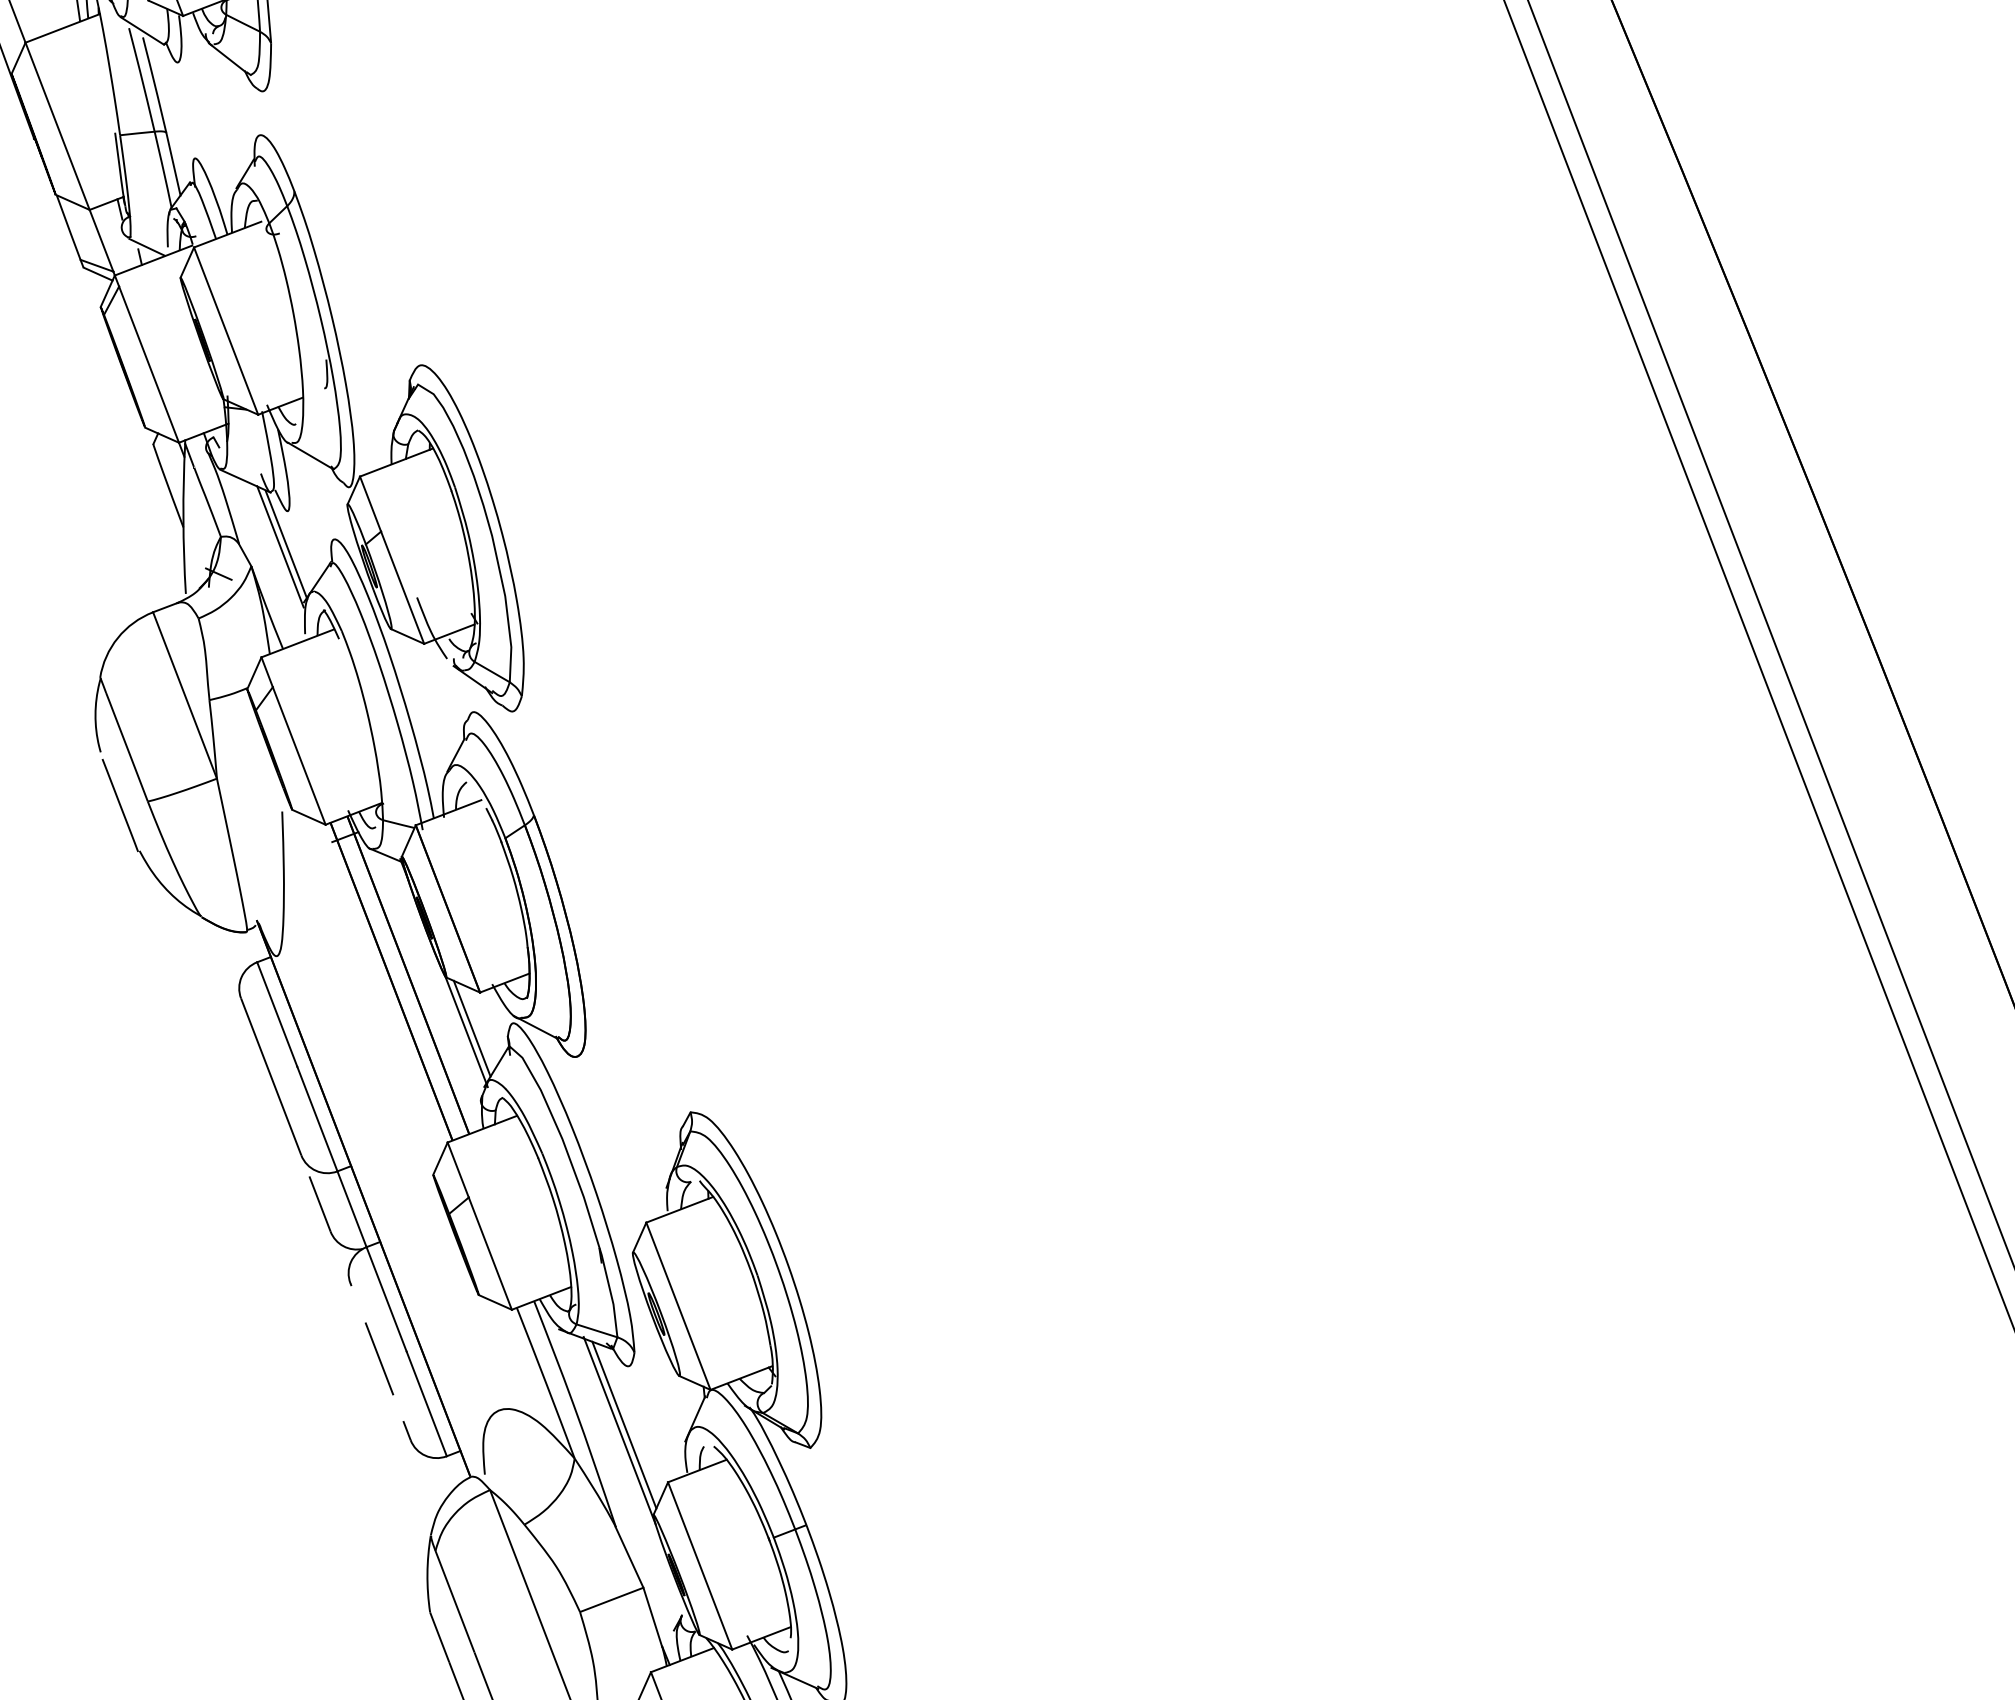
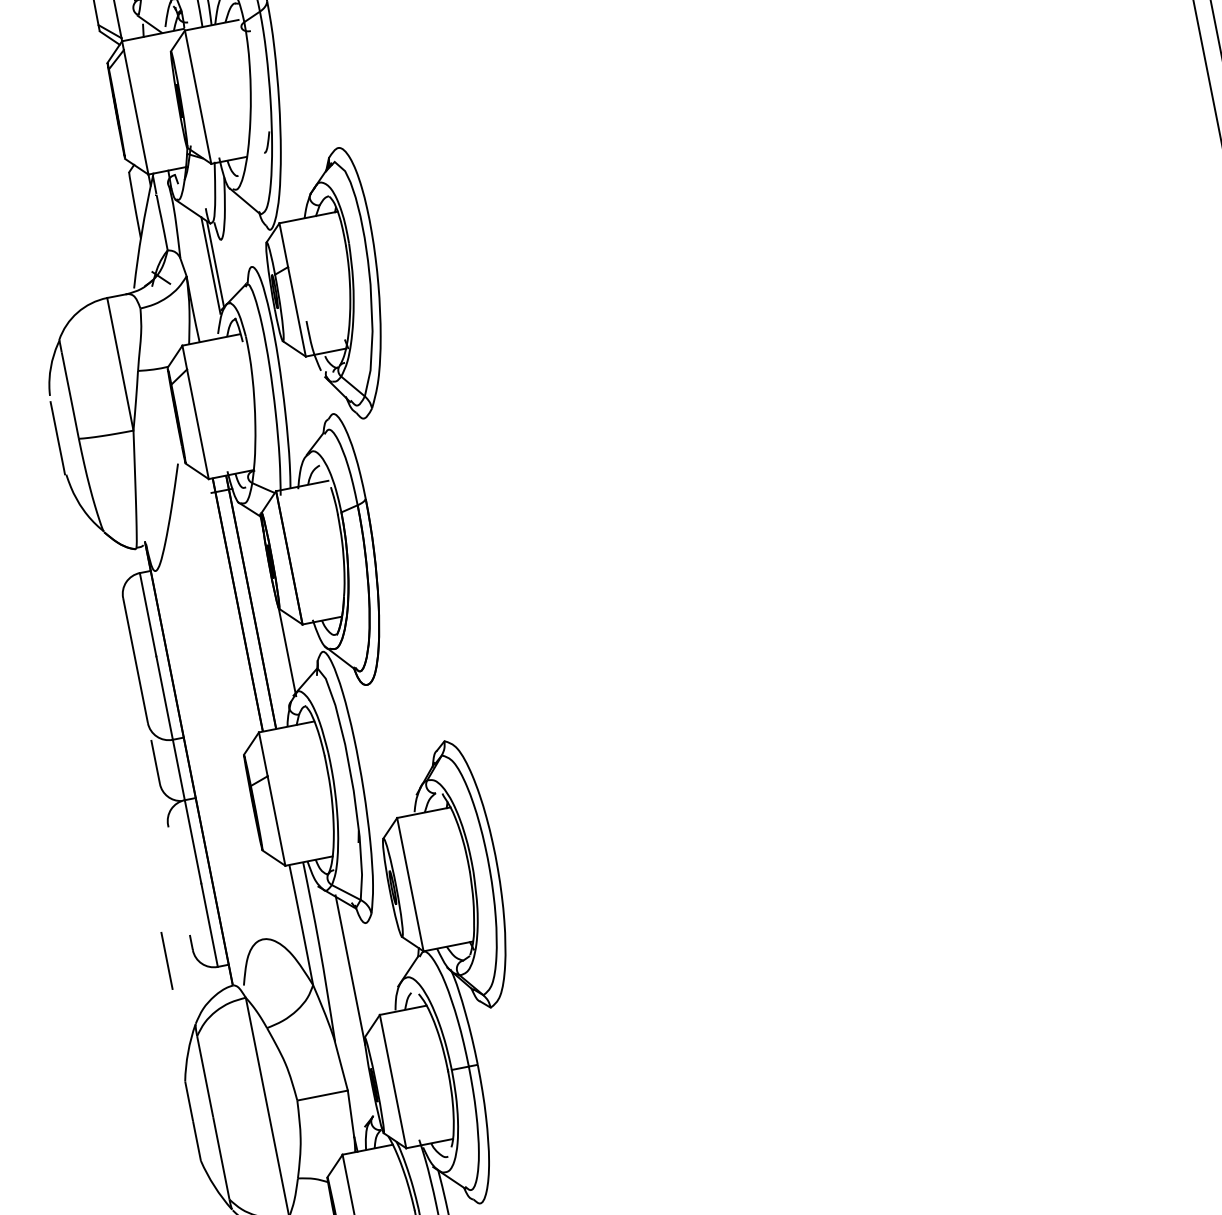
line: (471, 1028) -> (291, 650), removed
line: (379, 1358) -> (167, 960), moved
line: (624, 1424) -> (354, 966), removed

